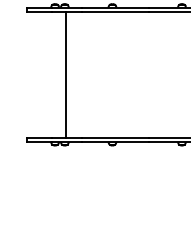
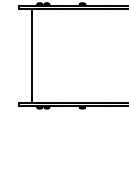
line: (65, 74) -> (31, 55), moved

